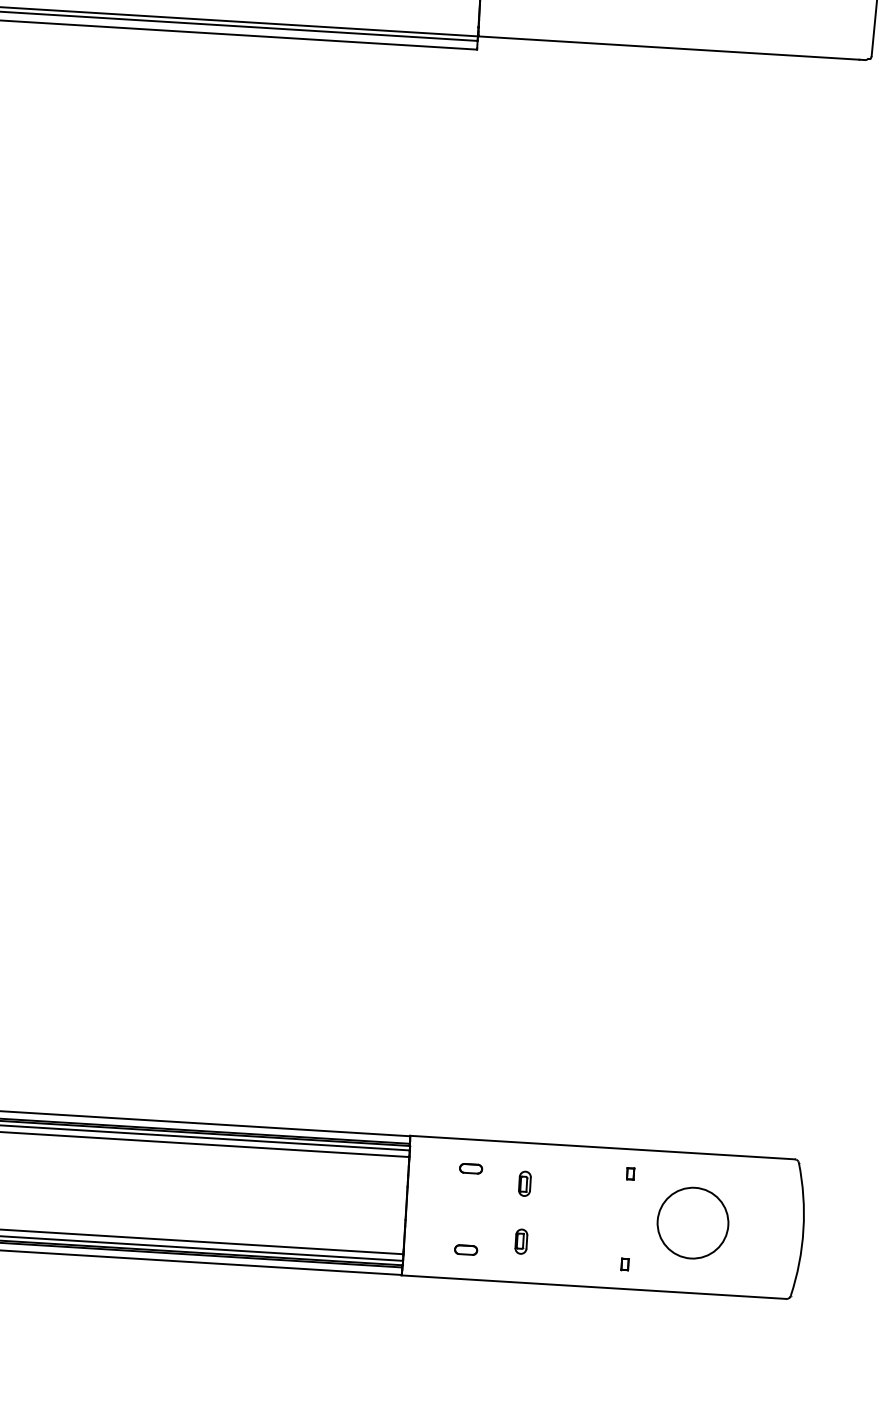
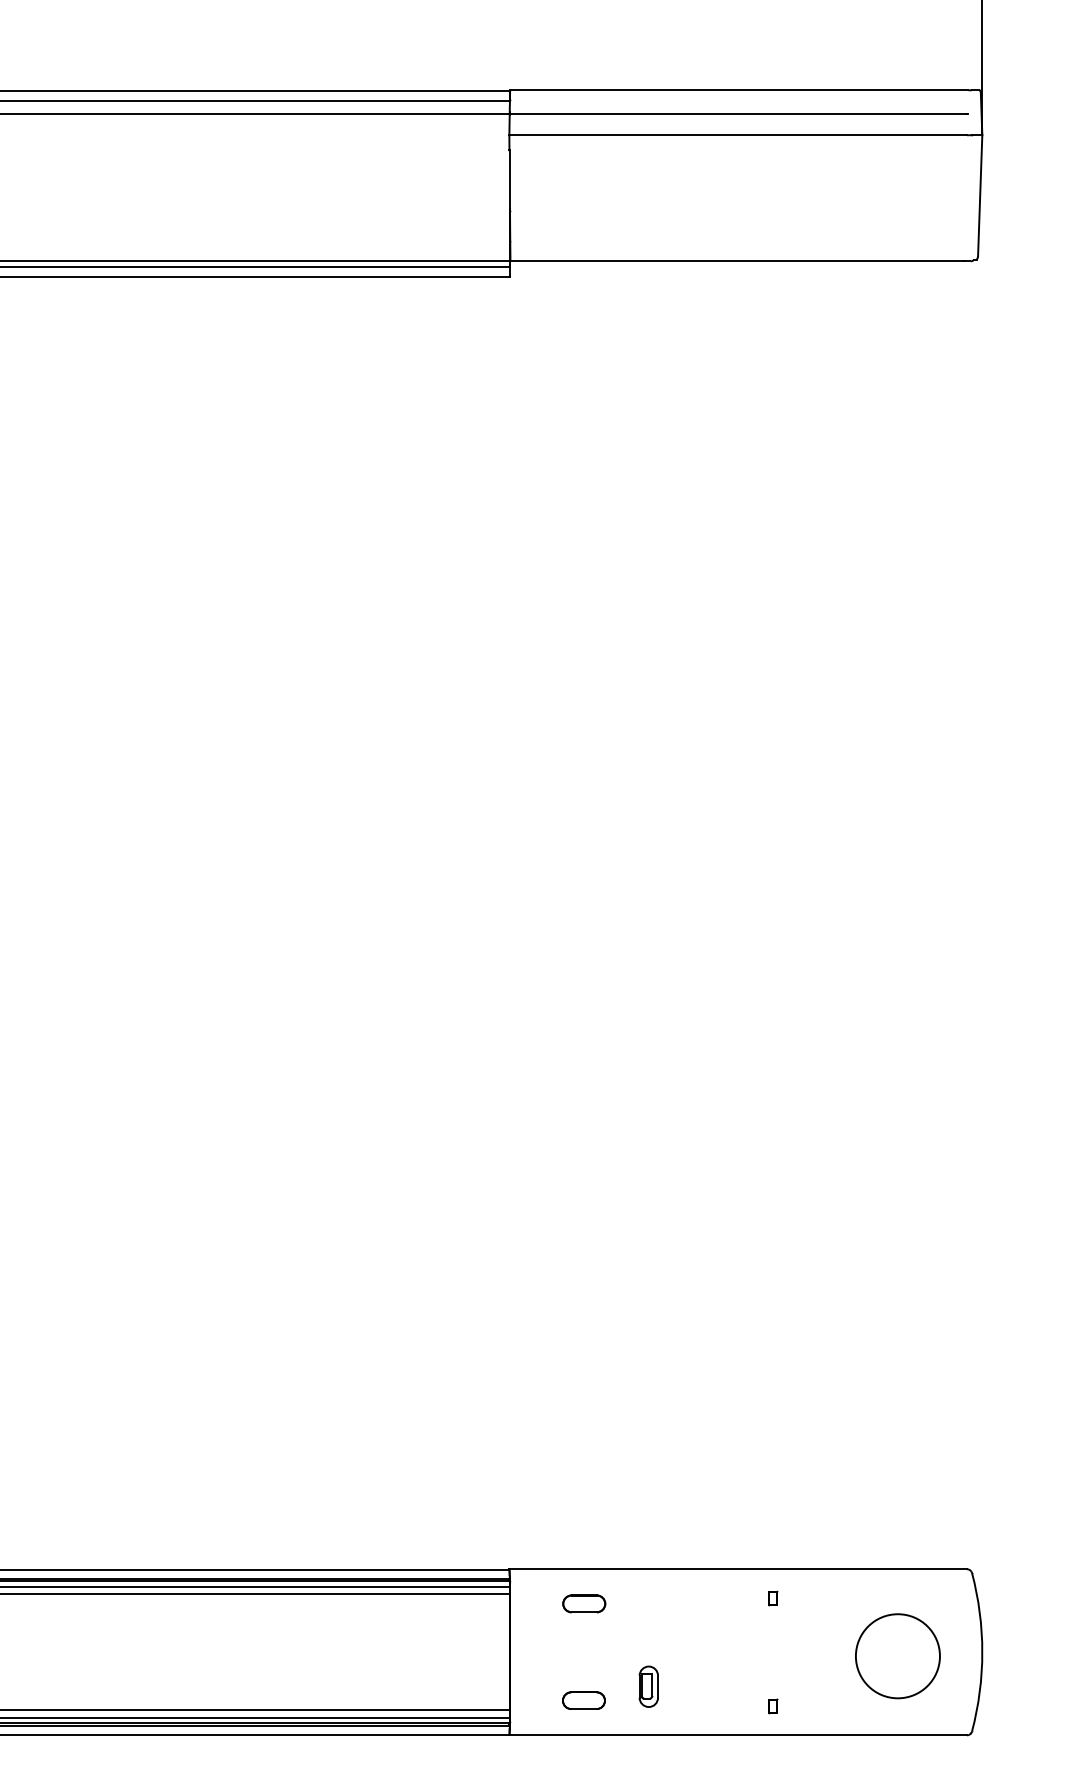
part: (470, 1168) -> (583, 1603), size x1.6
part: (524, 1183) -> (648, 1617), removed
circle: (692, 1223) -> (897, 1656), moved
part: (521, 1241) -> (648, 1686), size x1.4
part: (465, 1249) -> (583, 1700), size x1.6

